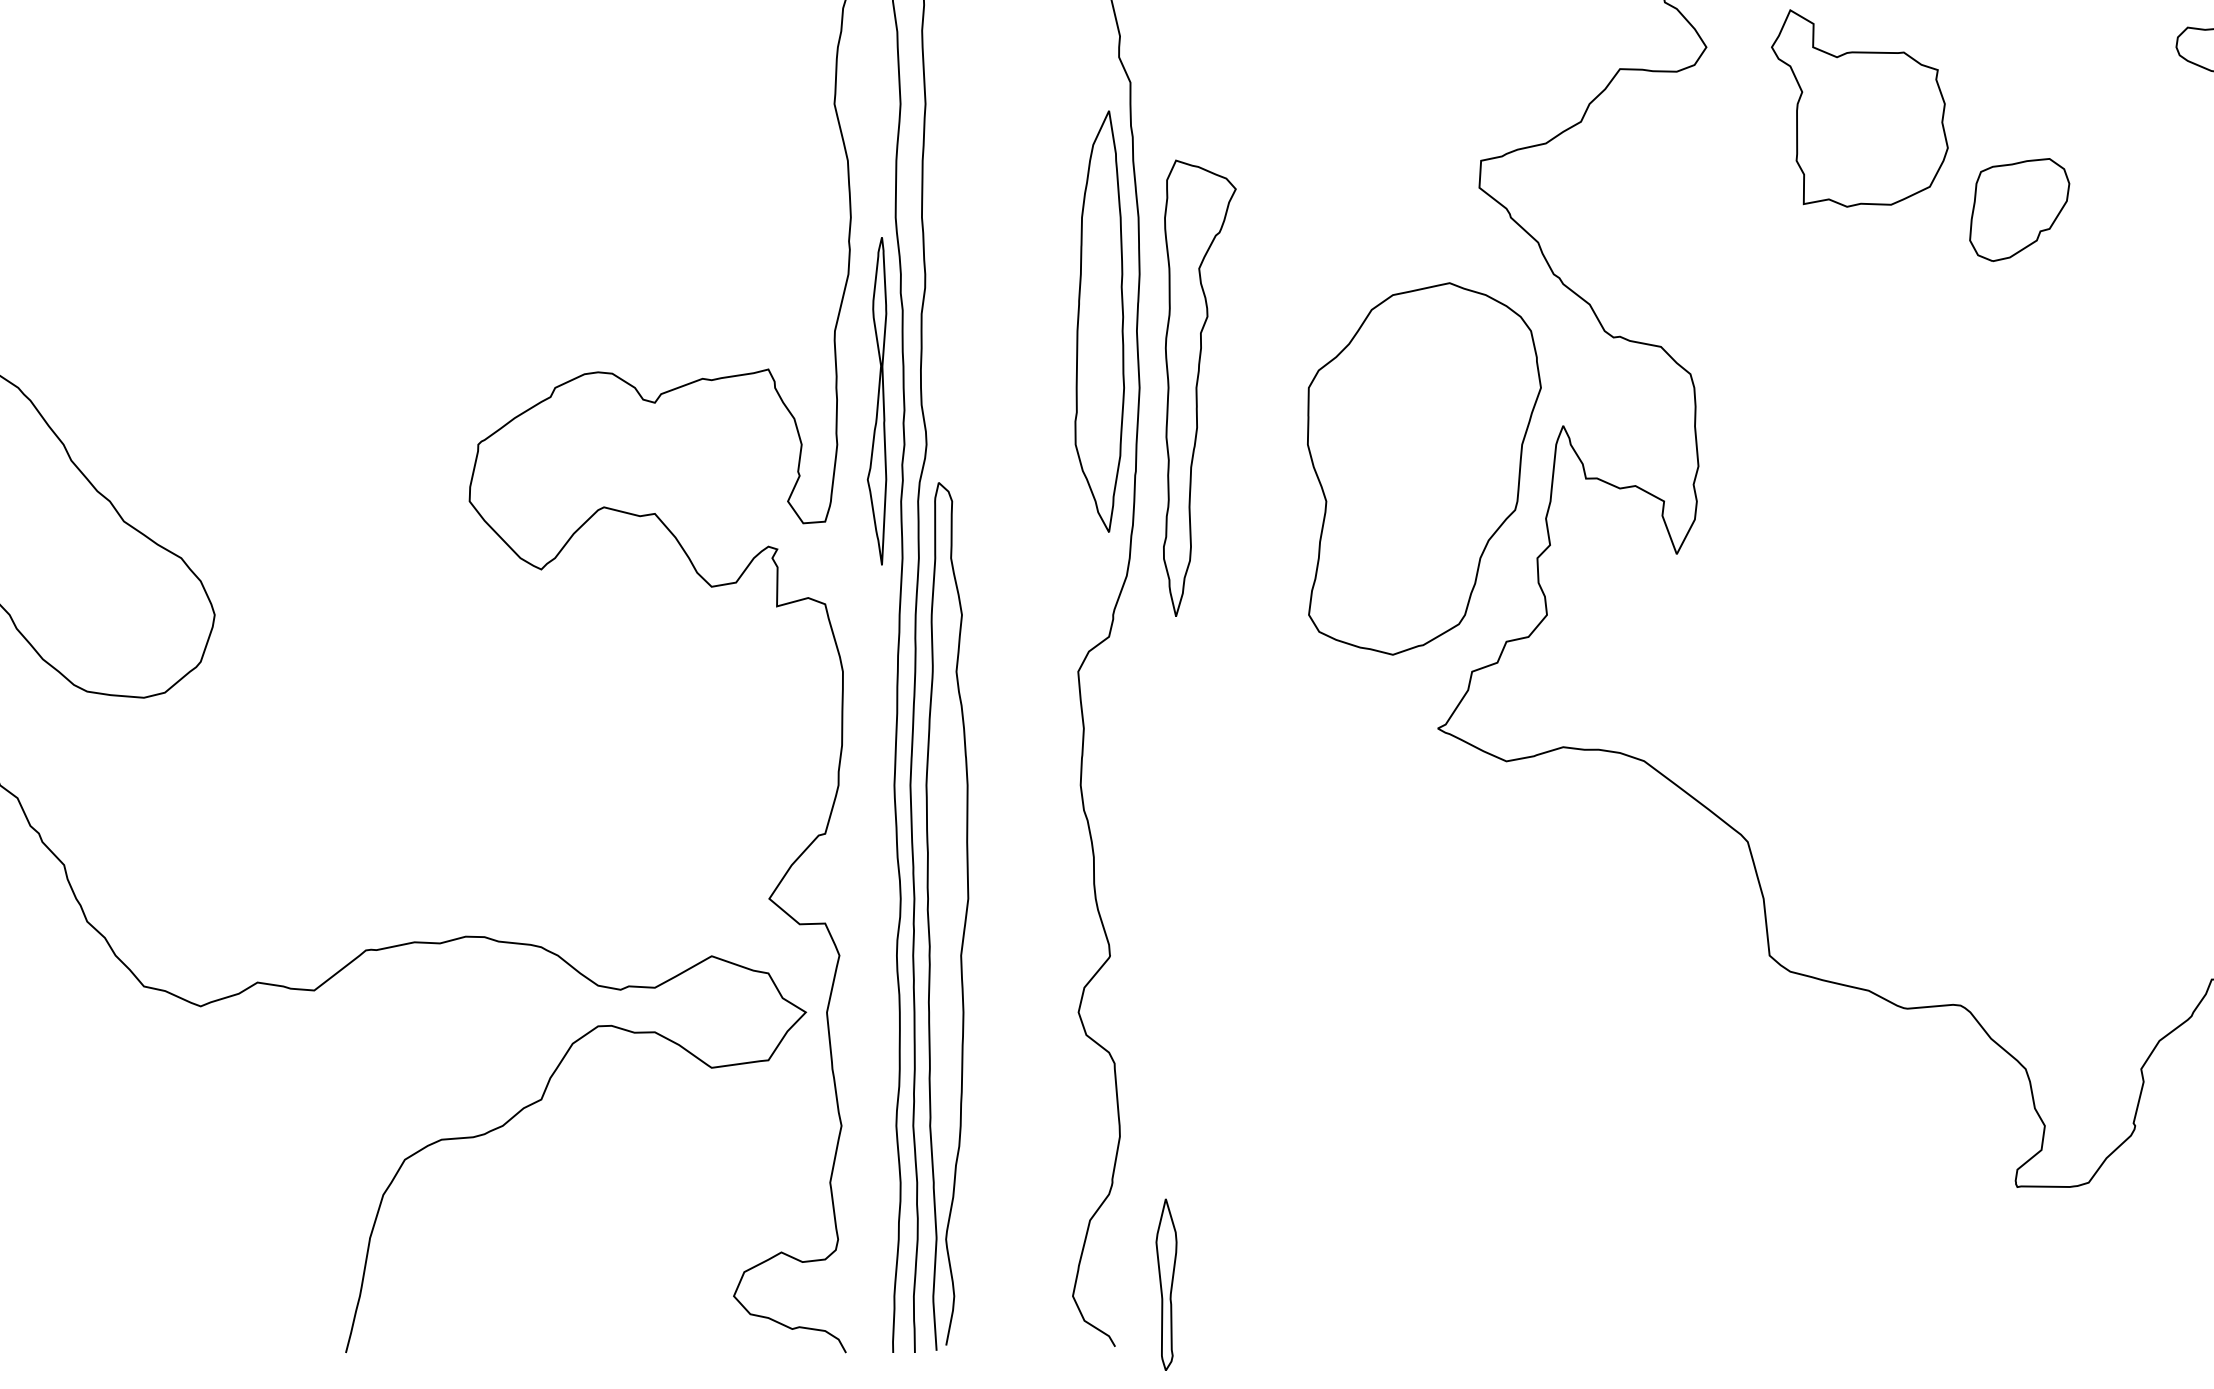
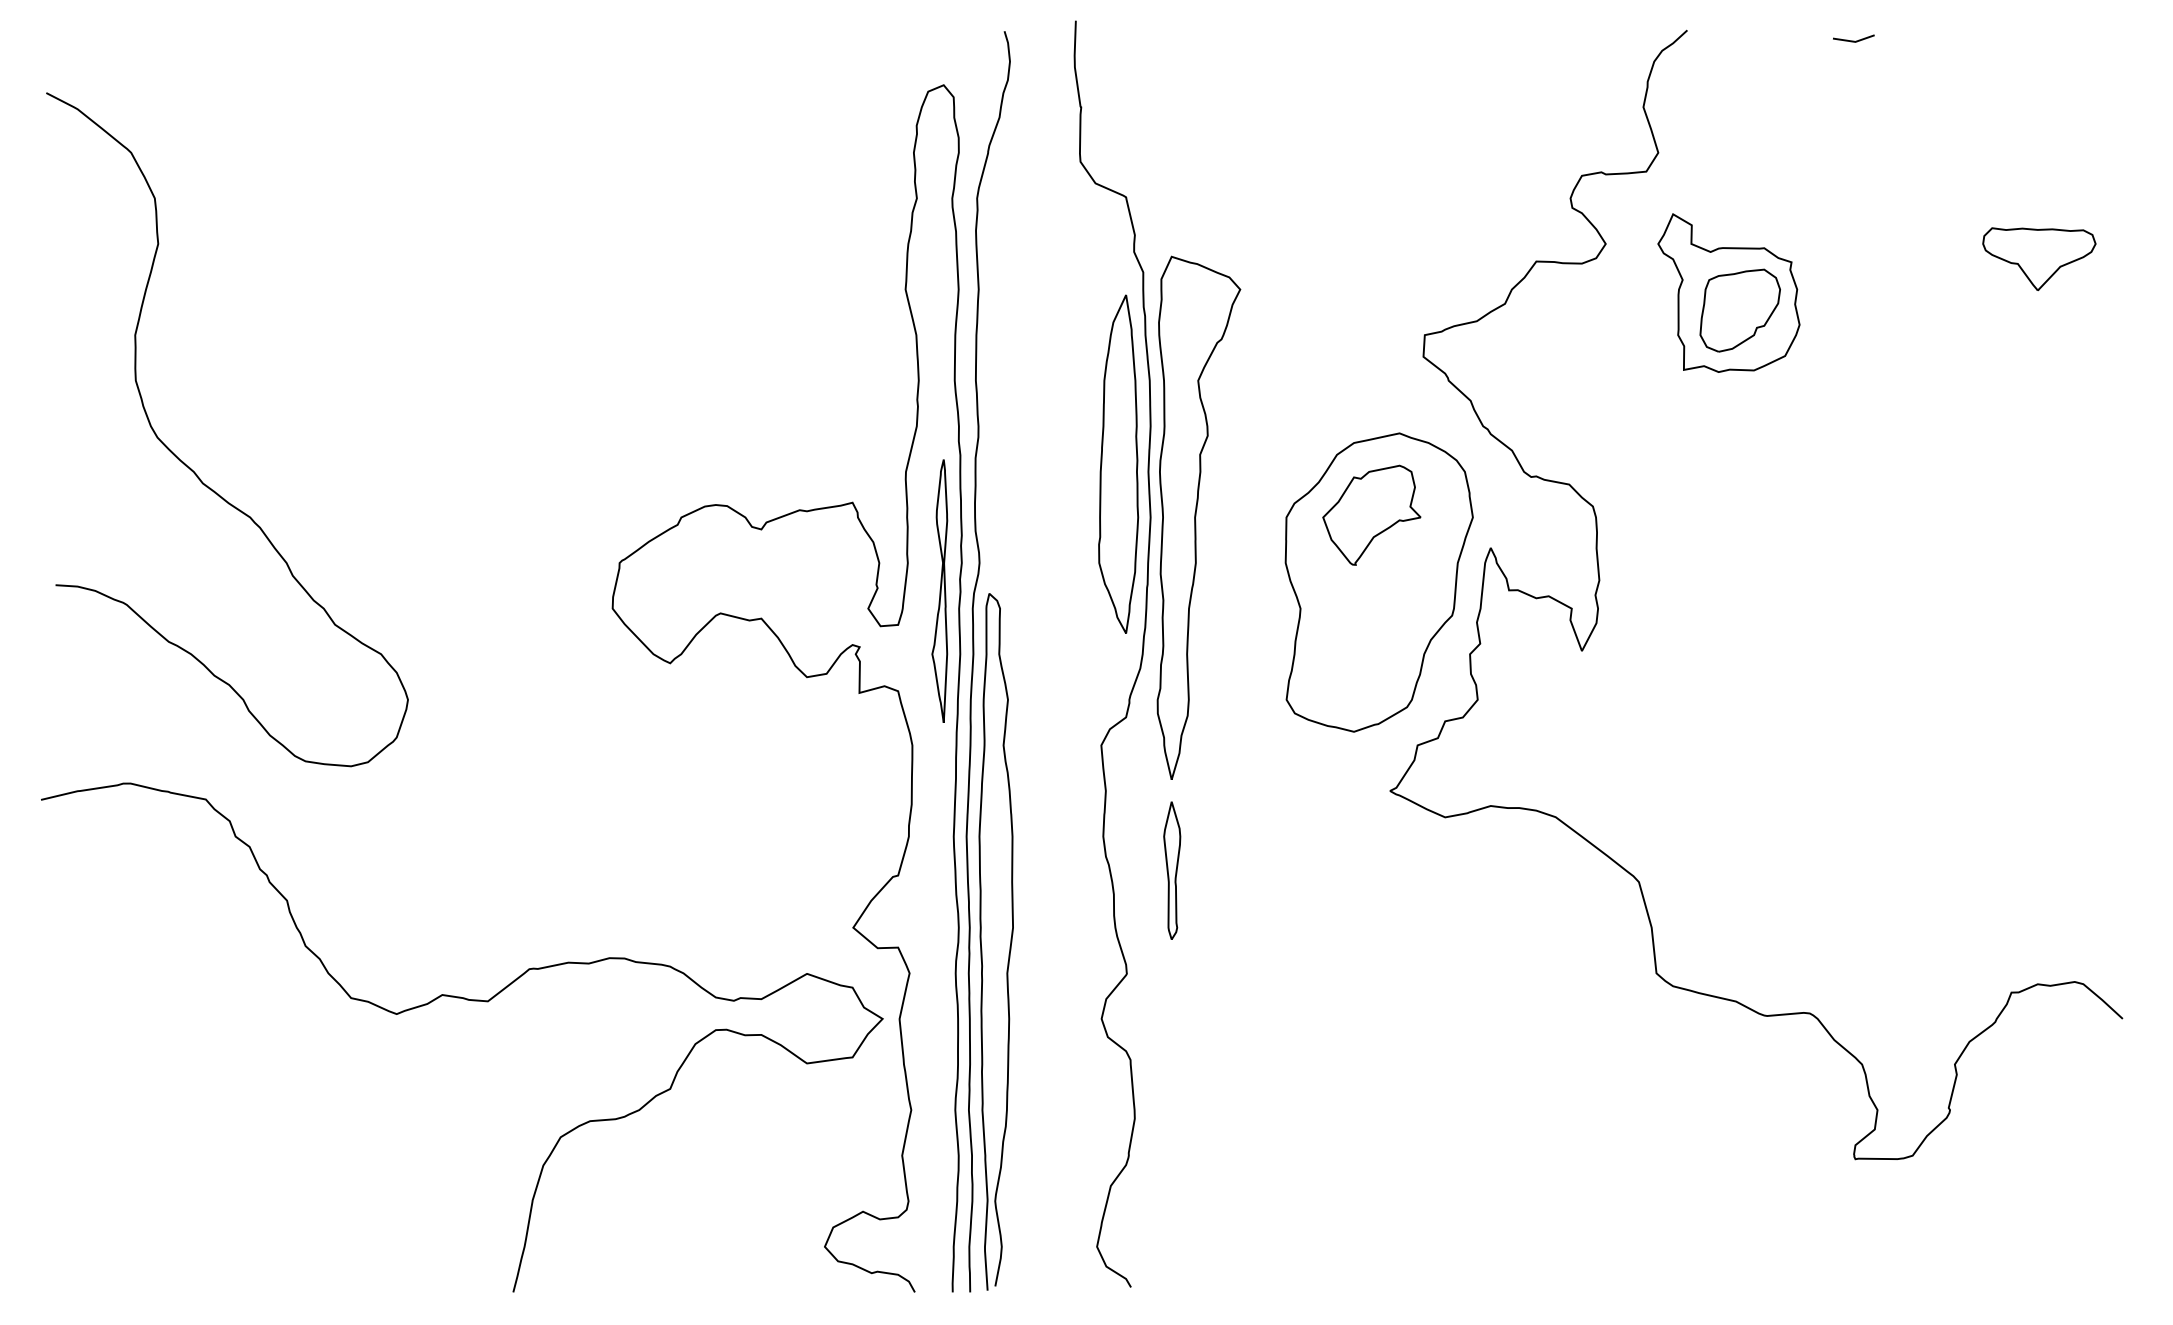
part: (2018, 209) -> (1739, 310), moved
part: (1414, 384) -> (1371, 514), added
part: (1199, 387) -> (1198, 517), size x1.43
part: (876, 400) -> (939, 590), moved
part: (1166, 1284) -> (1172, 870), moved

